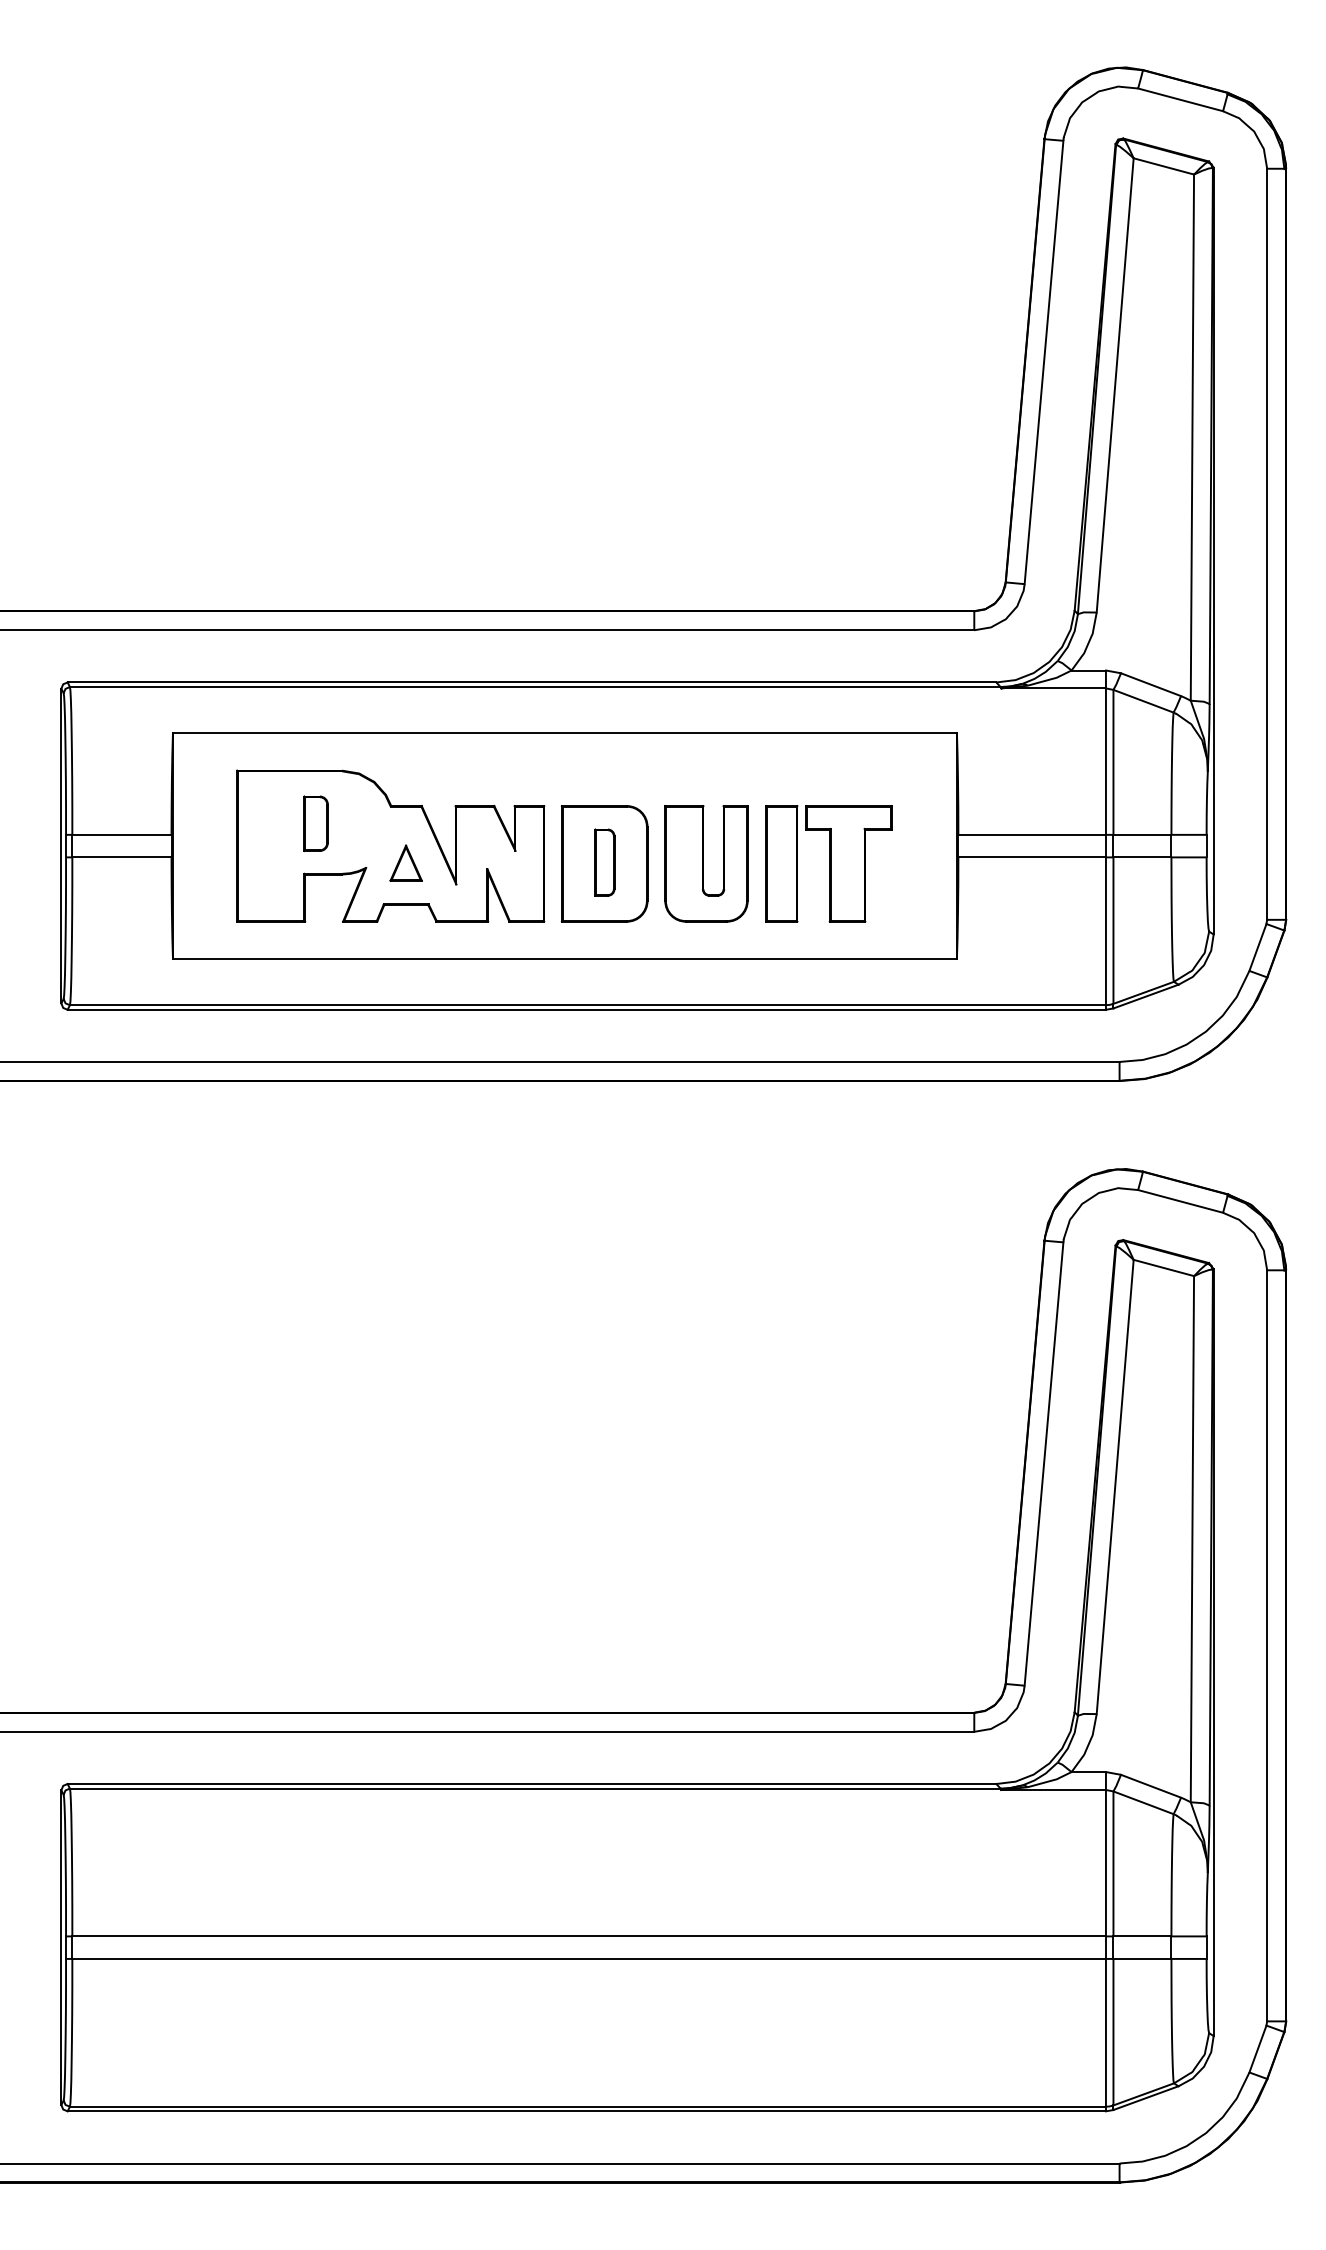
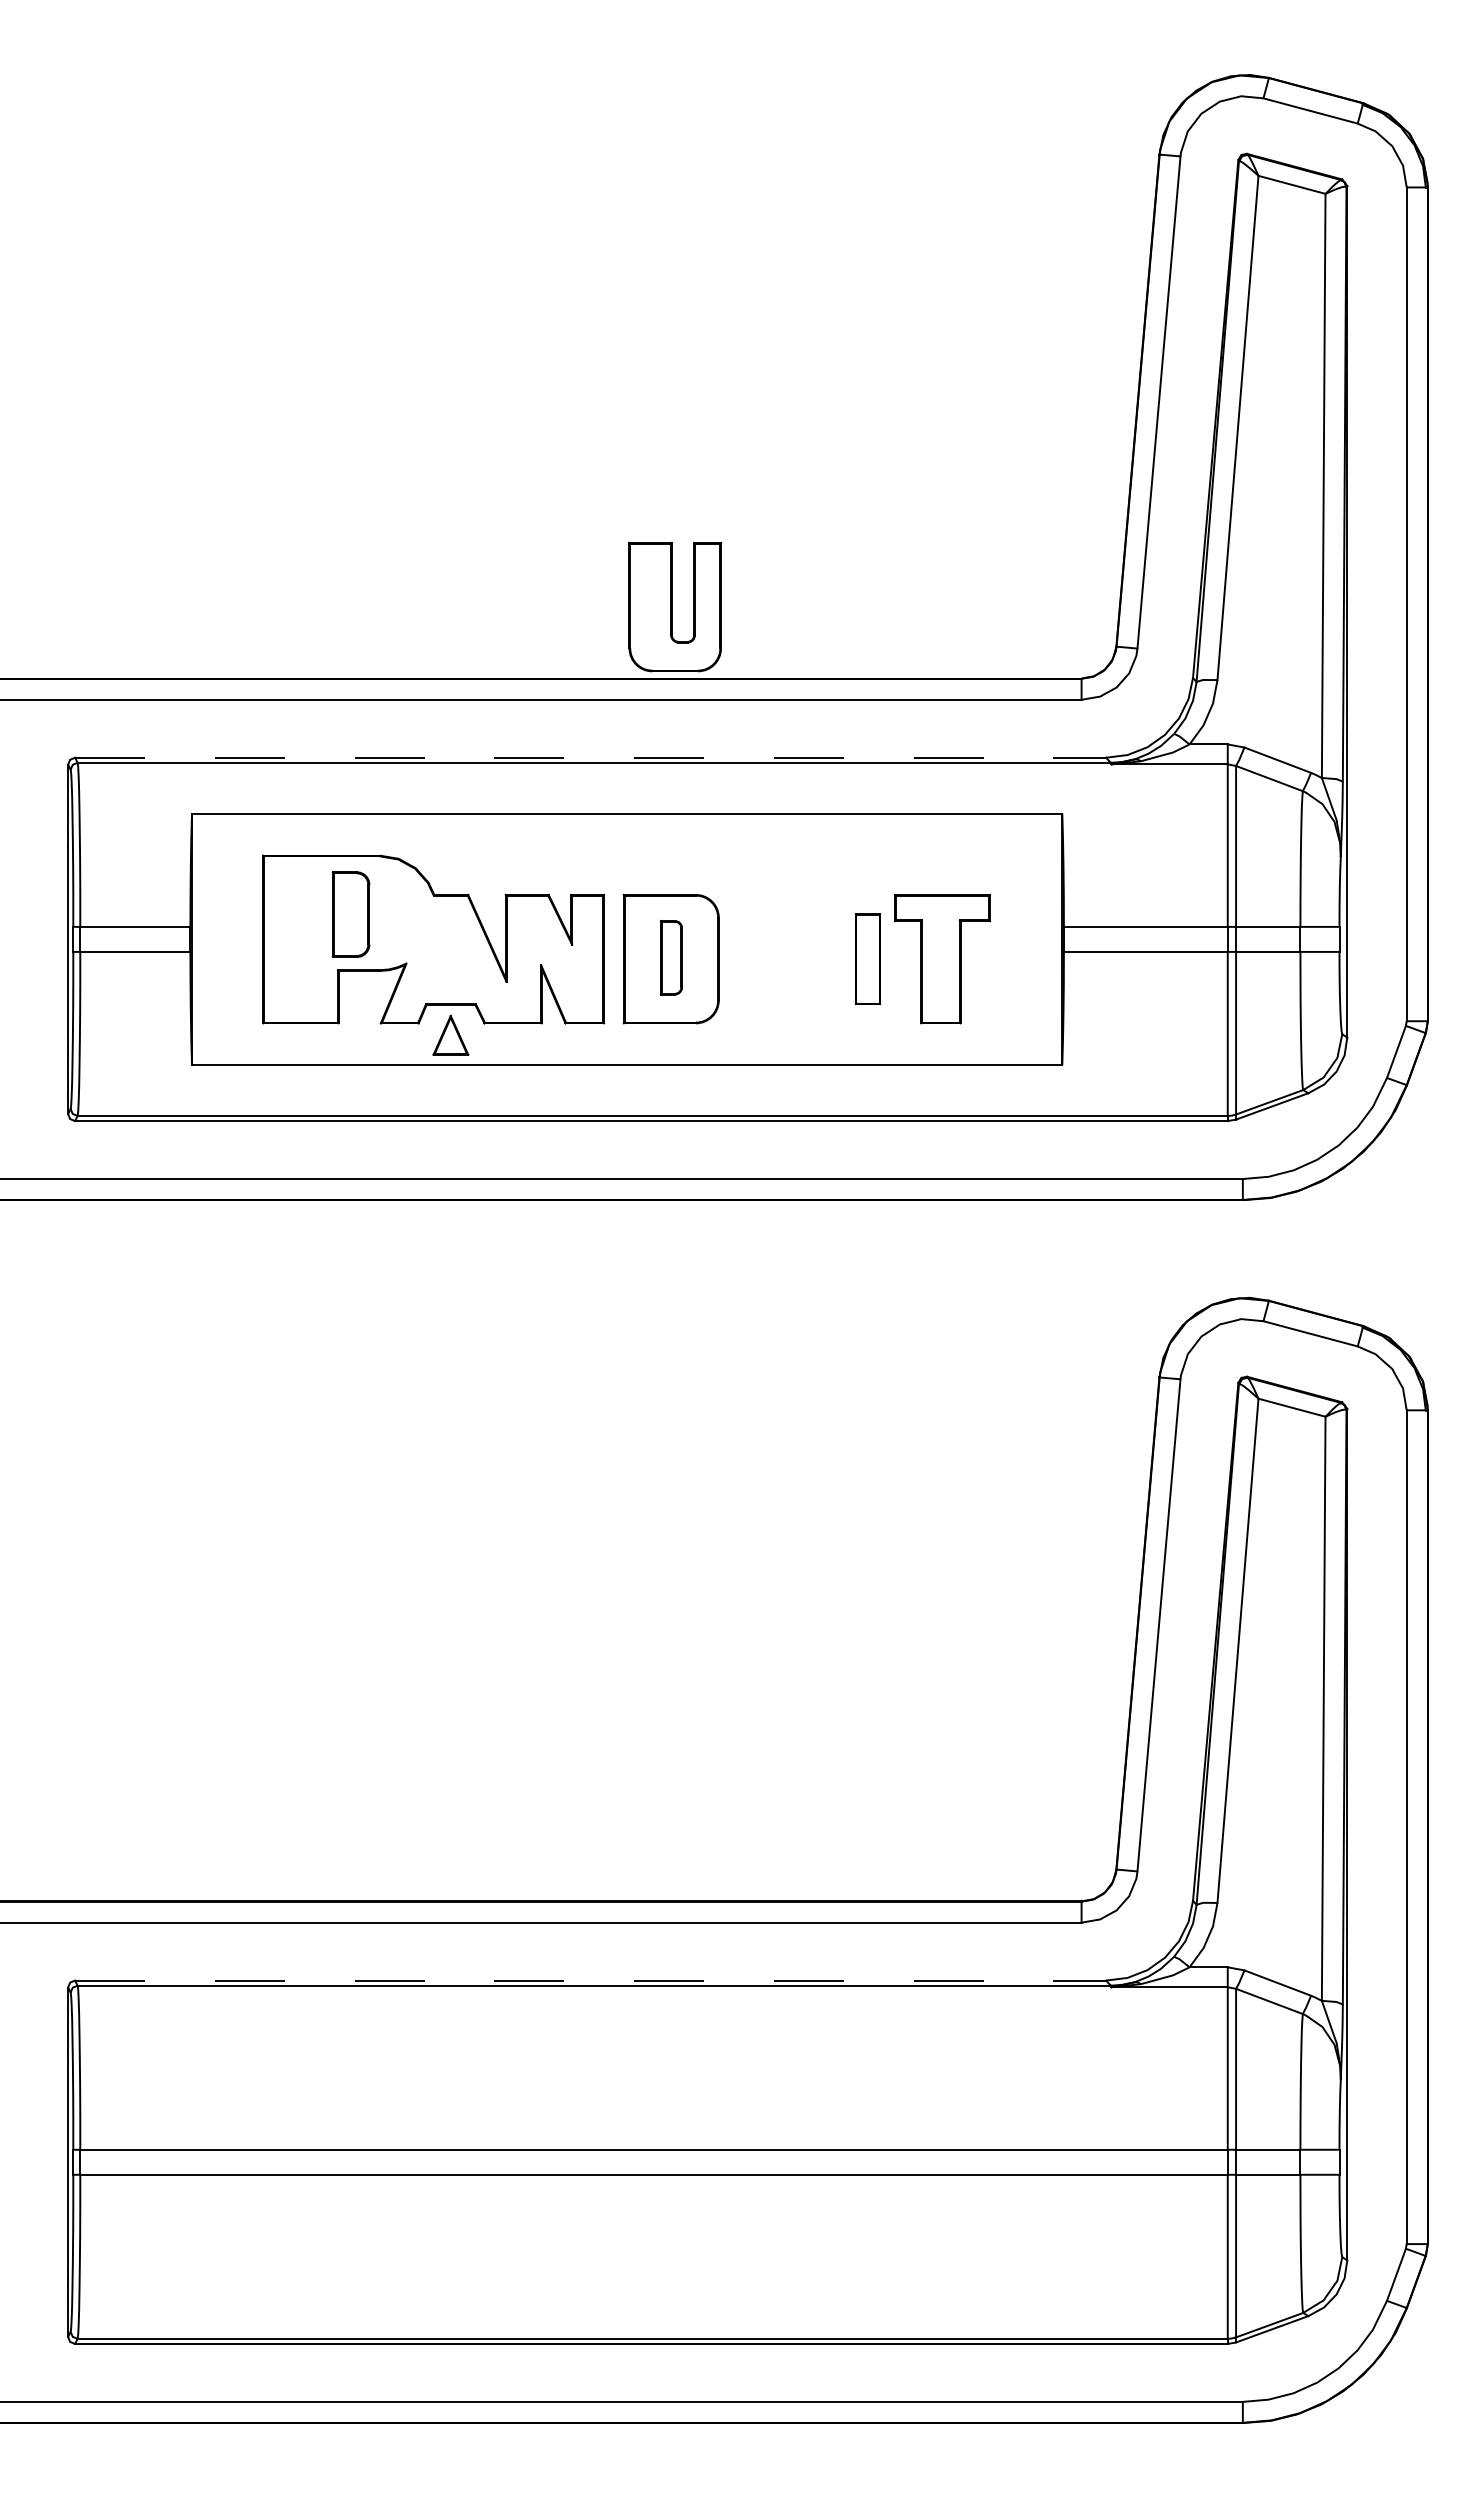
line: (532, 682) -> (591, 757), solid -> dashed
part: (315, 823) -> (350, 914), size x1.4
part: (405, 862) -> (450, 1034), moved
part: (705, 863) -> (674, 606), moved
part: (781, 863) -> (867, 958), size x0.7
line: (532, 1783) -> (591, 1980), solid -> dashed

